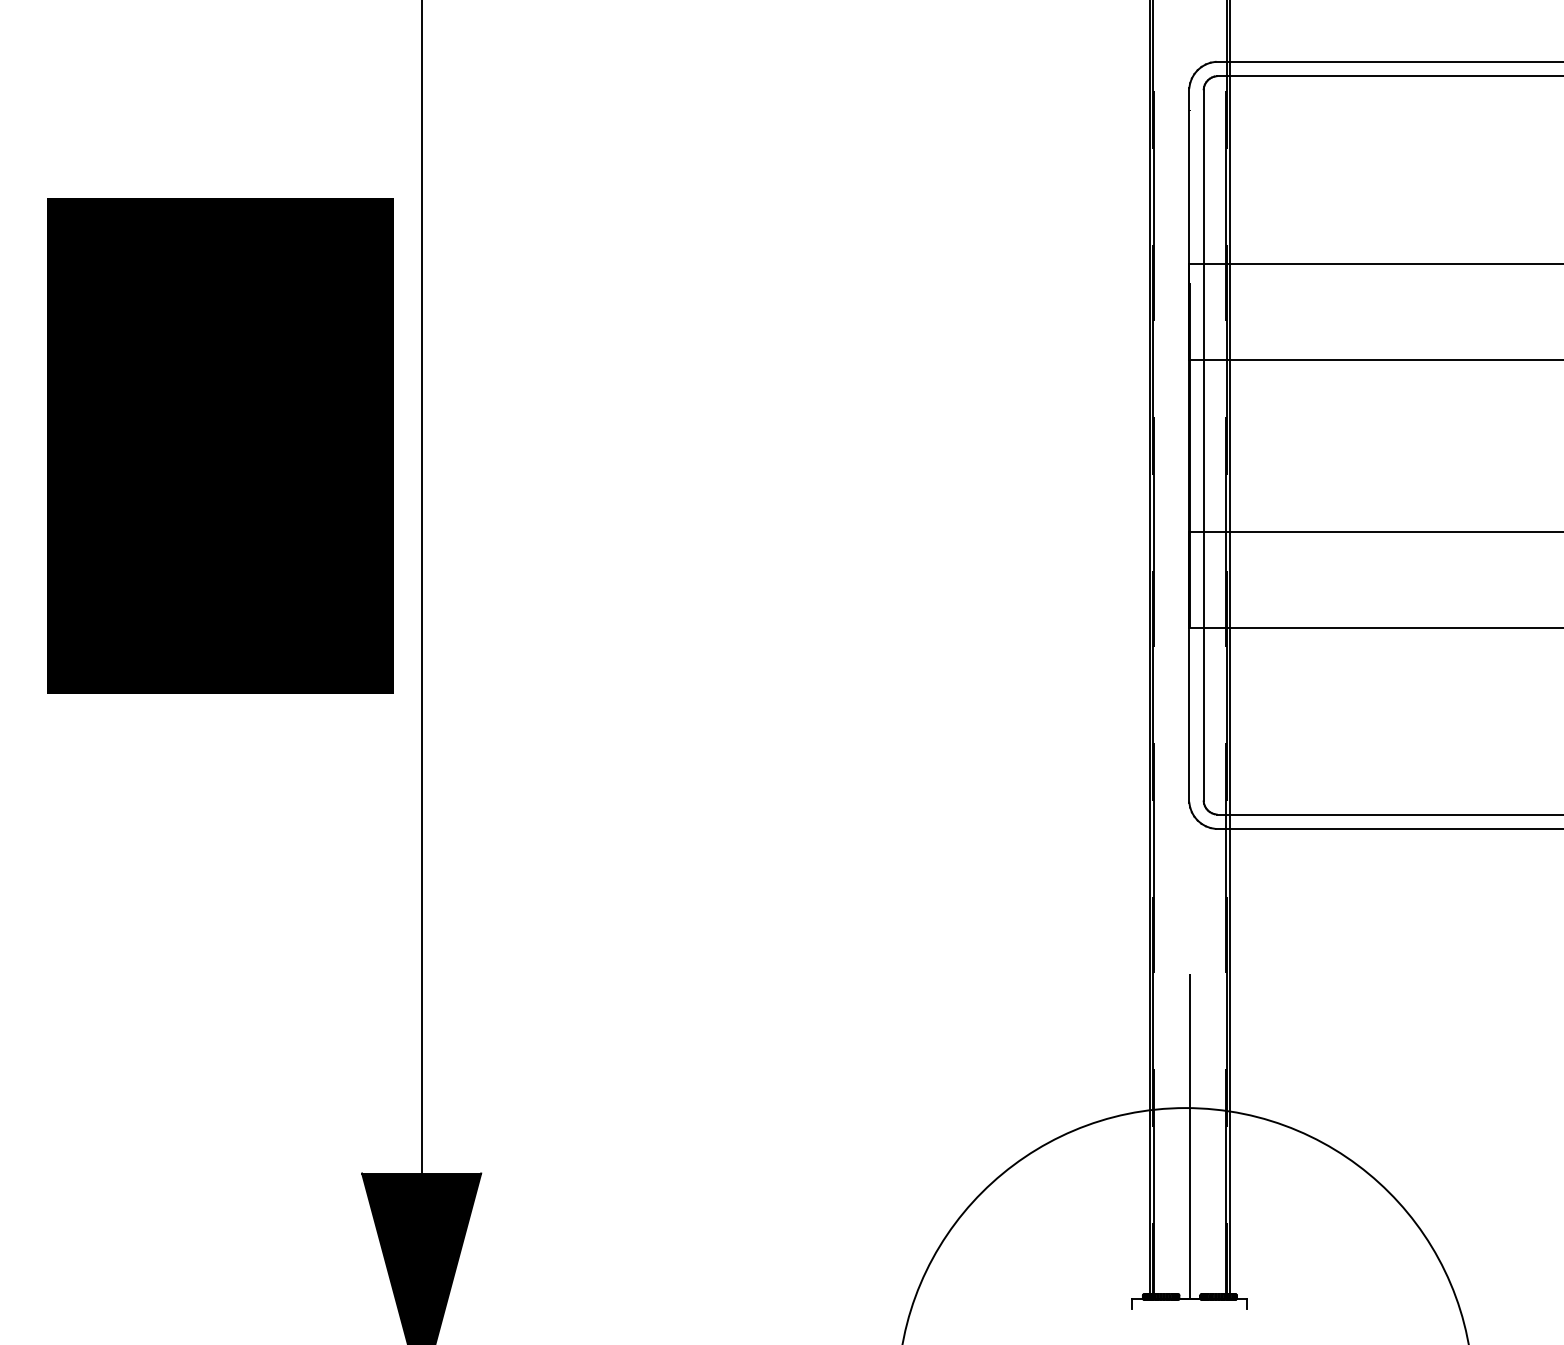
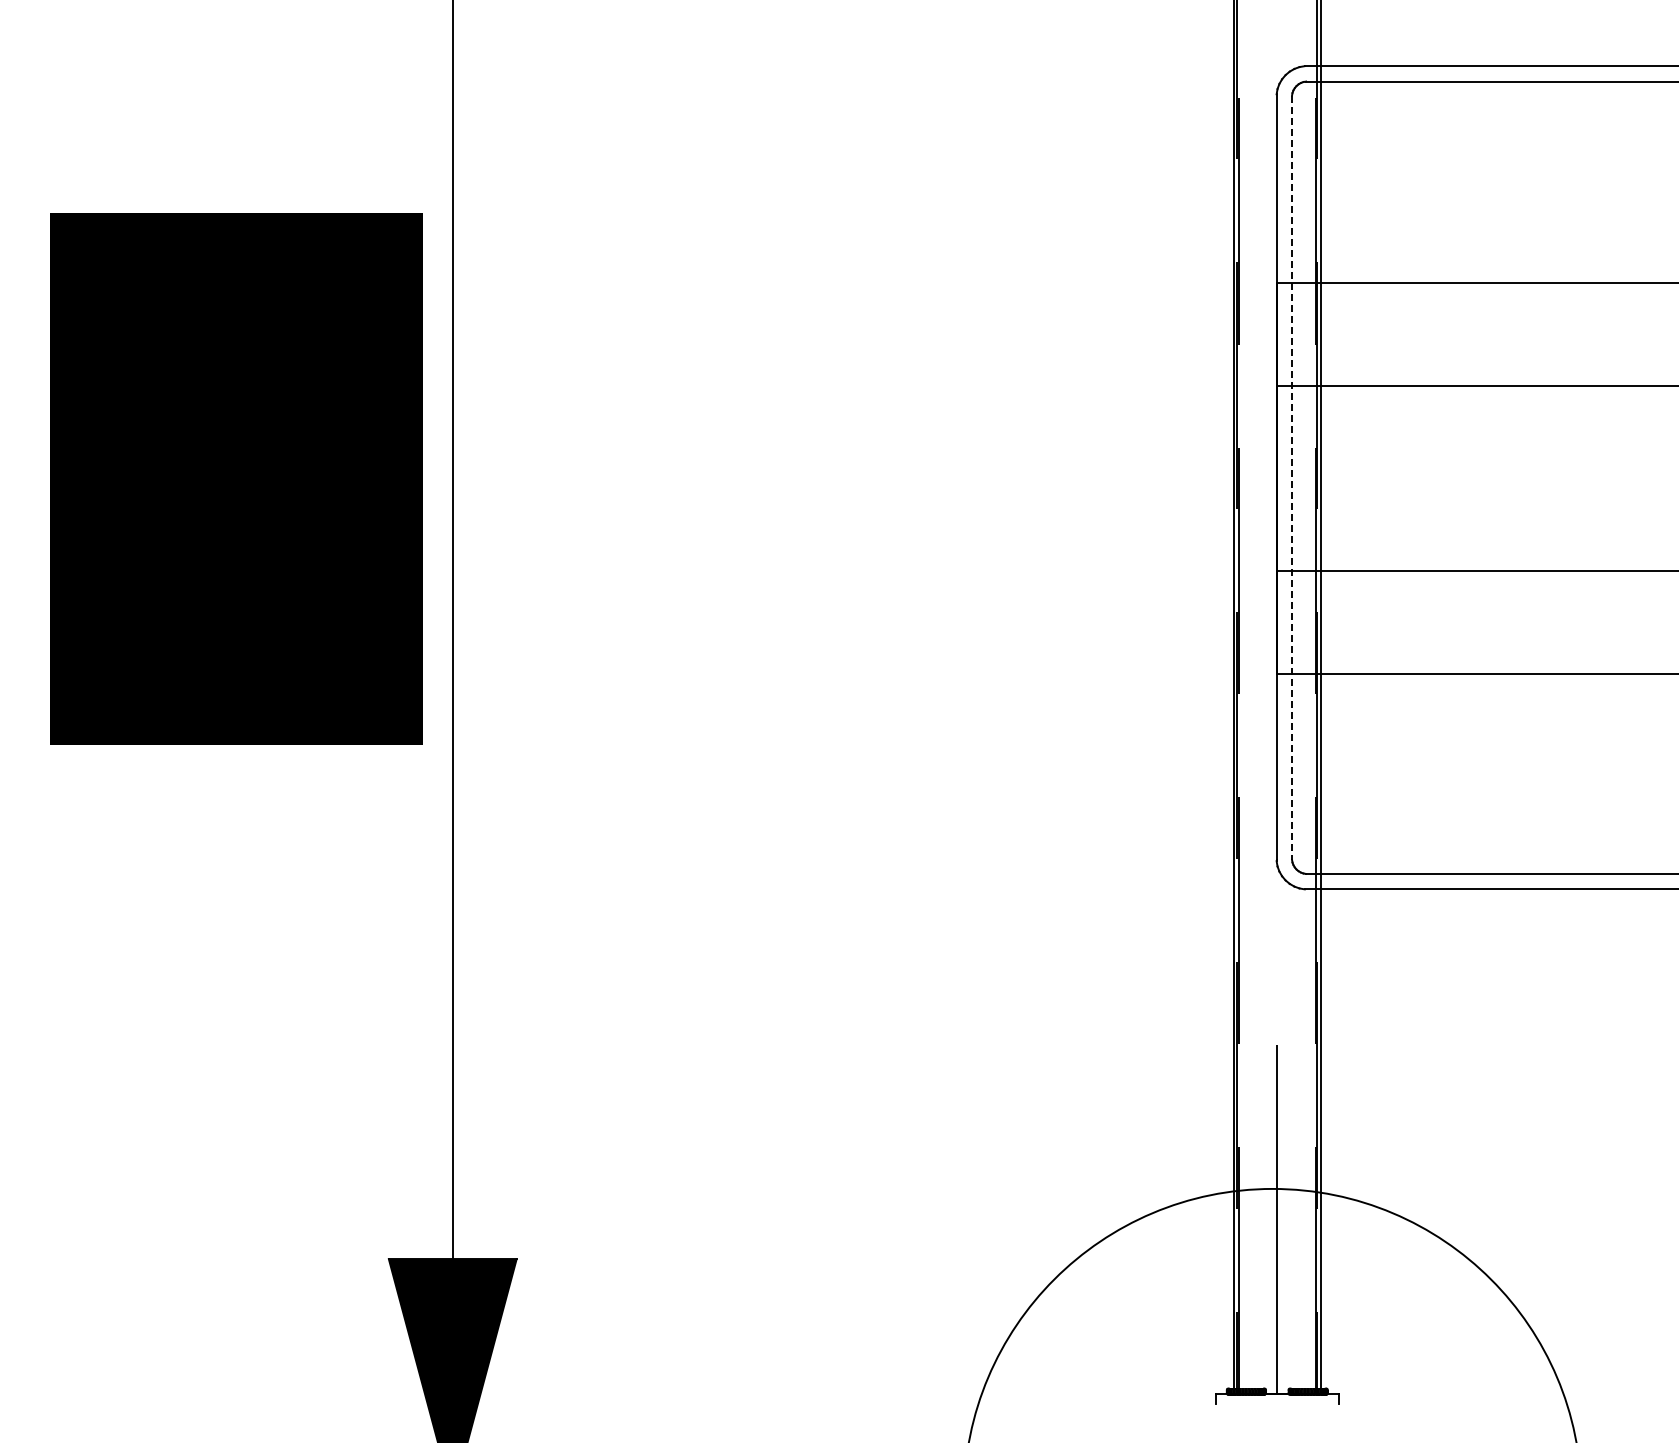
line: (1204, 446) -> (1292, 478), solid -> dashed

